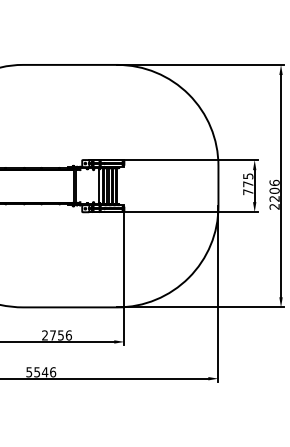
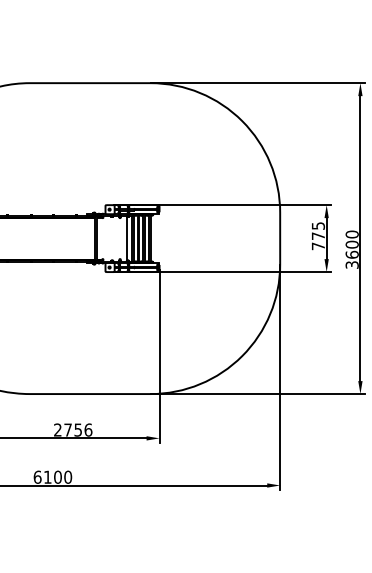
text: (274, 194) -> (352, 249), 2206 -> 3600
text: (41, 372) -> (53, 477), 5546 -> 6100

